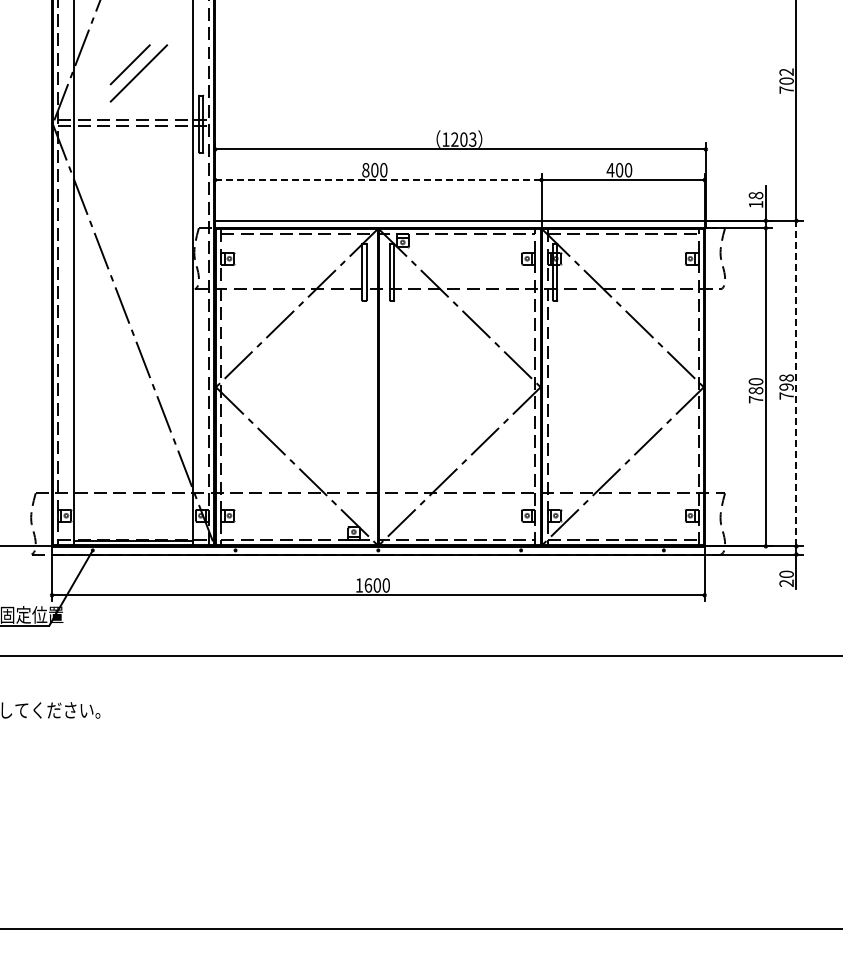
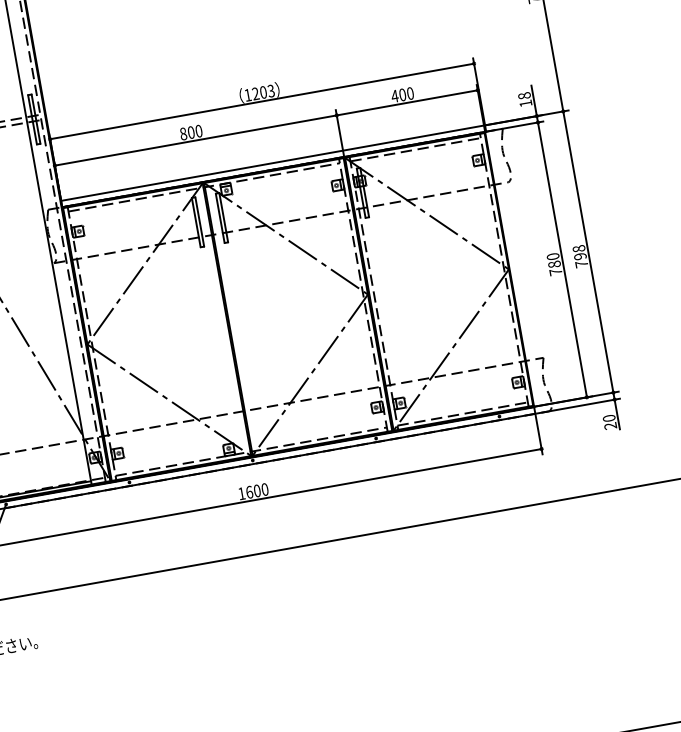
line: (378, 180) -> (196, 140), dashed -> solid
line: (796, 383) -> (588, 251), dashed -> solid

